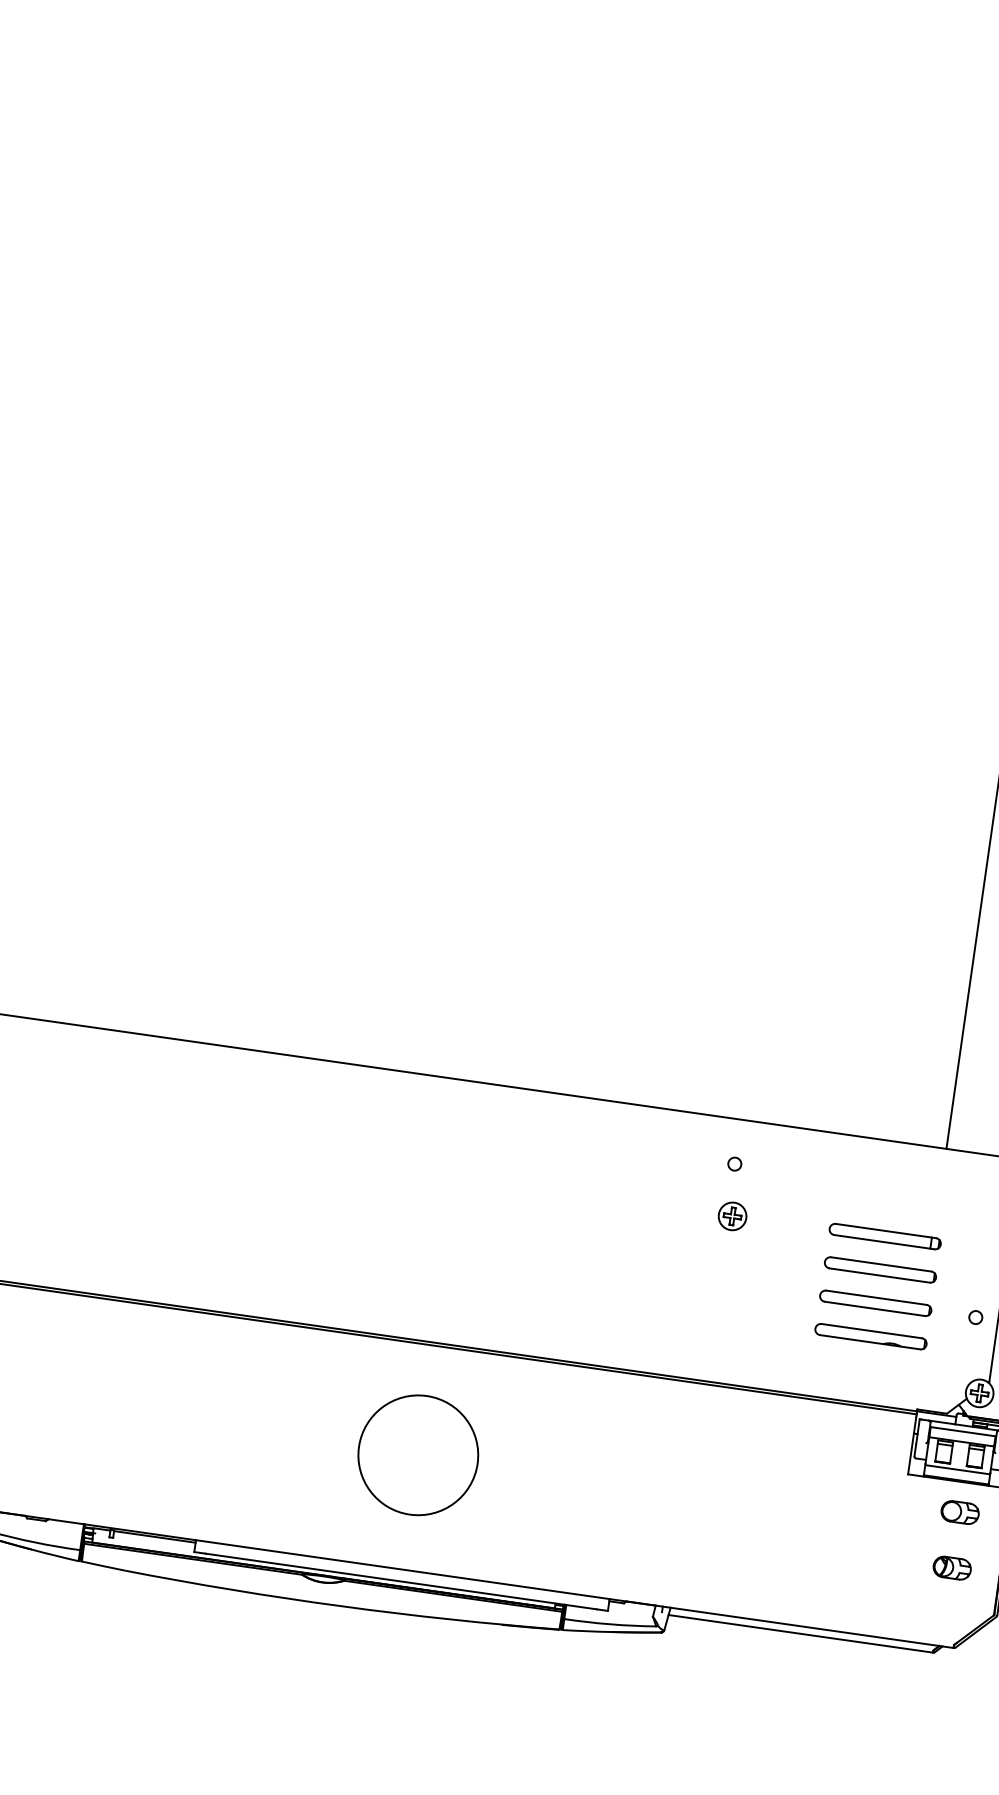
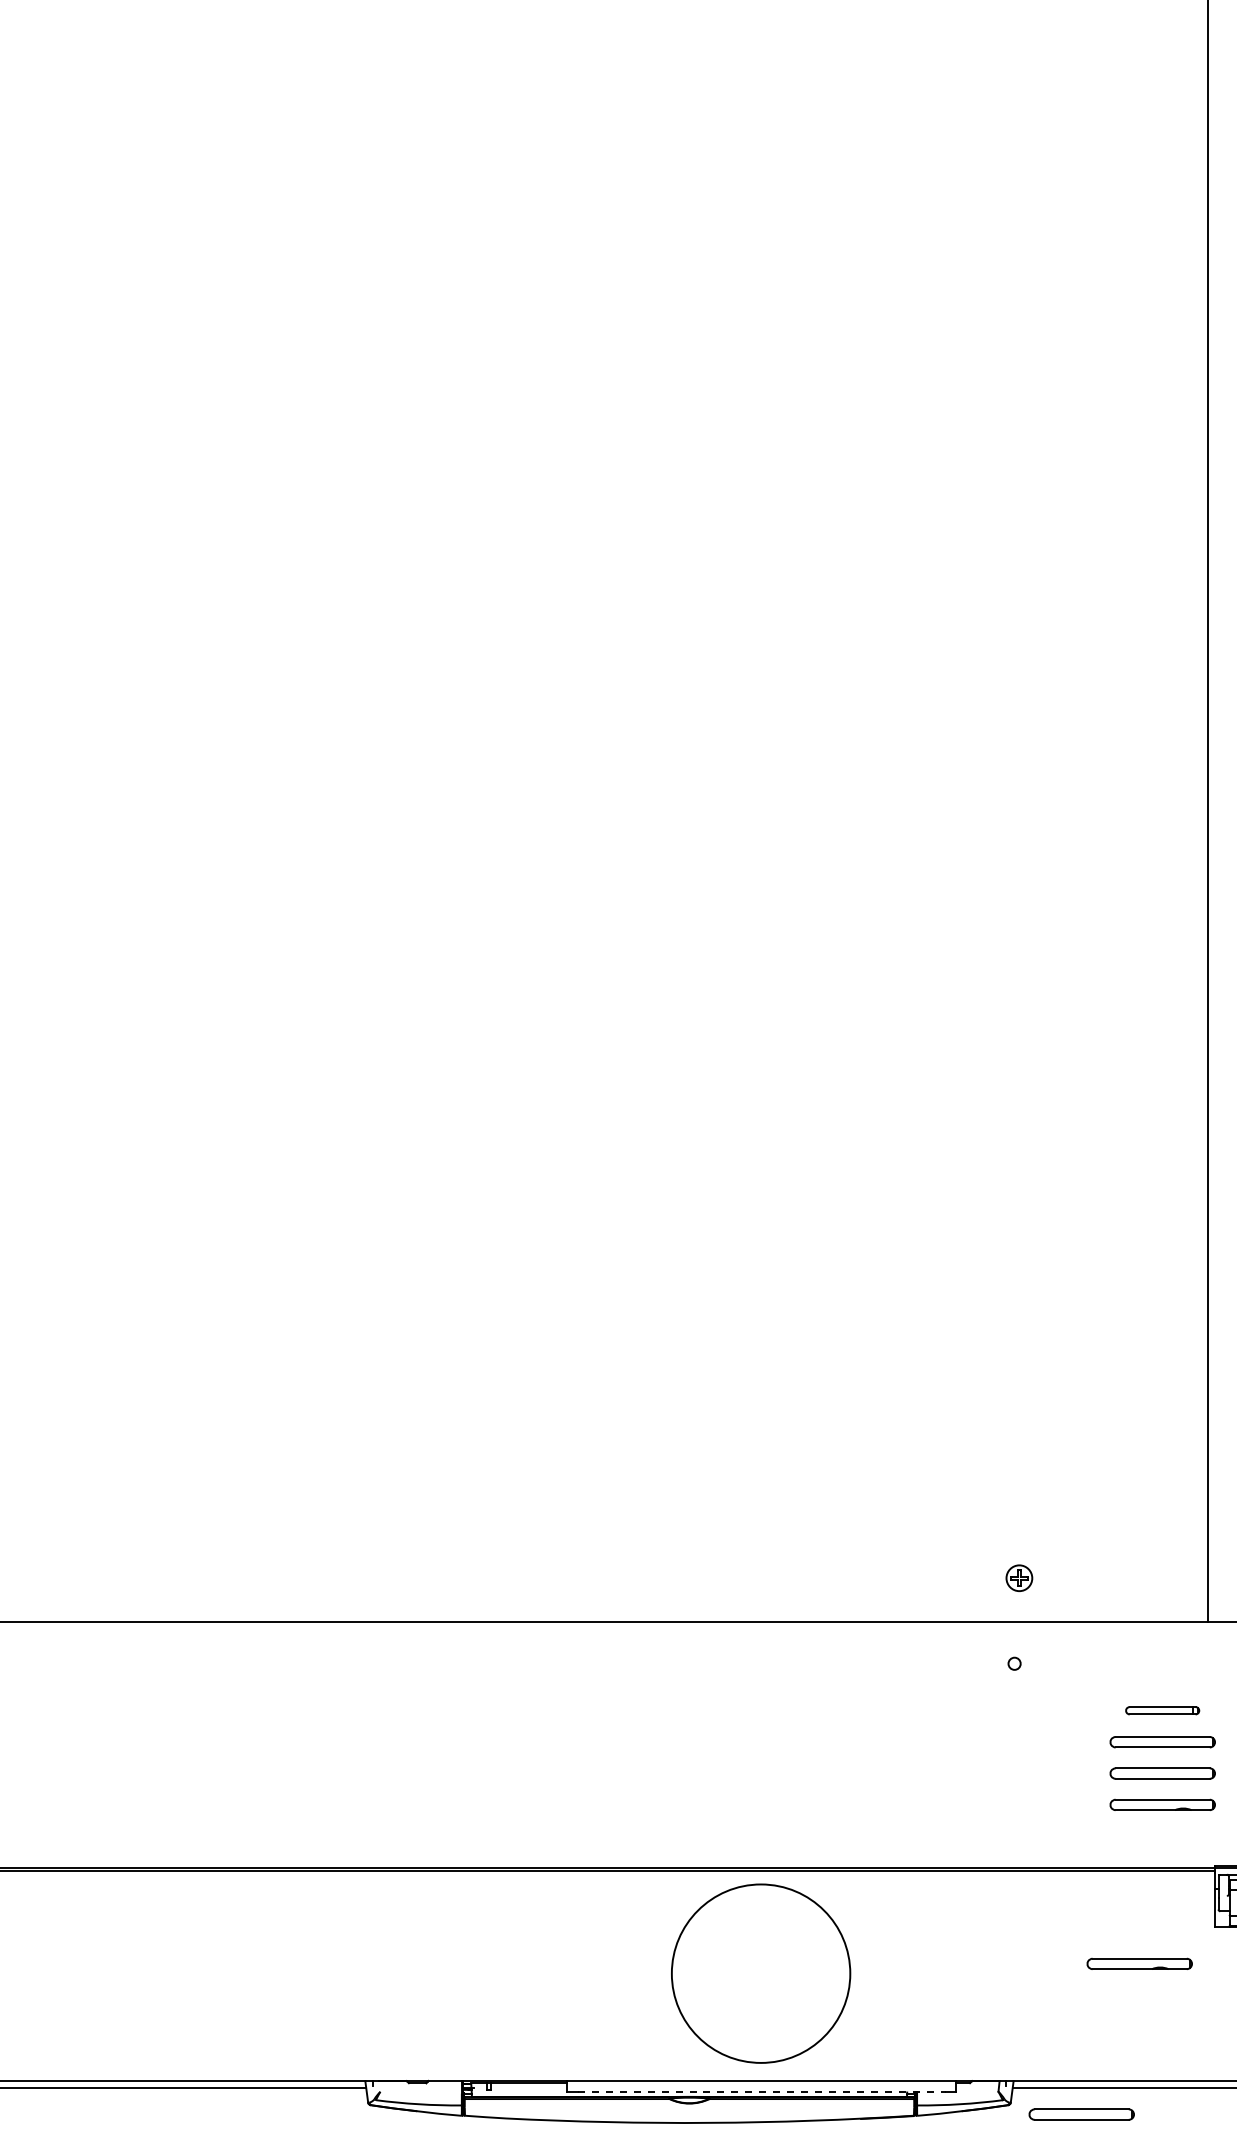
part: (732, 1215) -> (1019, 1577), moved
part: (885, 1236) -> (1162, 1710), size x0.7
circle: (417, 1455) -> (760, 1973), size x1.6
part: (822, 1501) -> (1139, 1963), added
line: (401, 1581) -> (762, 2092), solid -> dashed
part: (737, 1653) -> (1081, 2114), added

